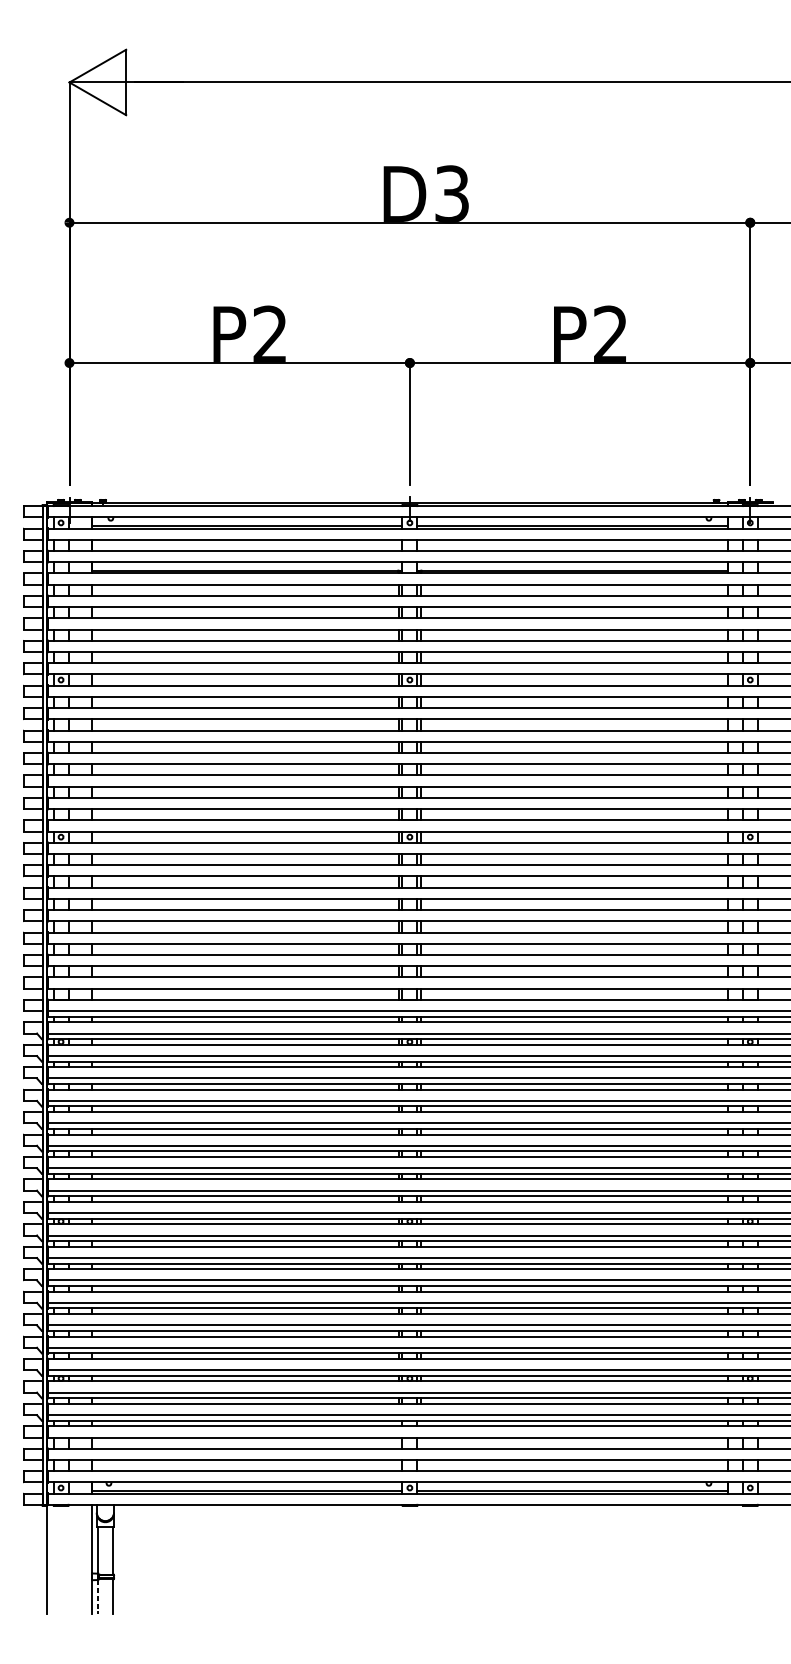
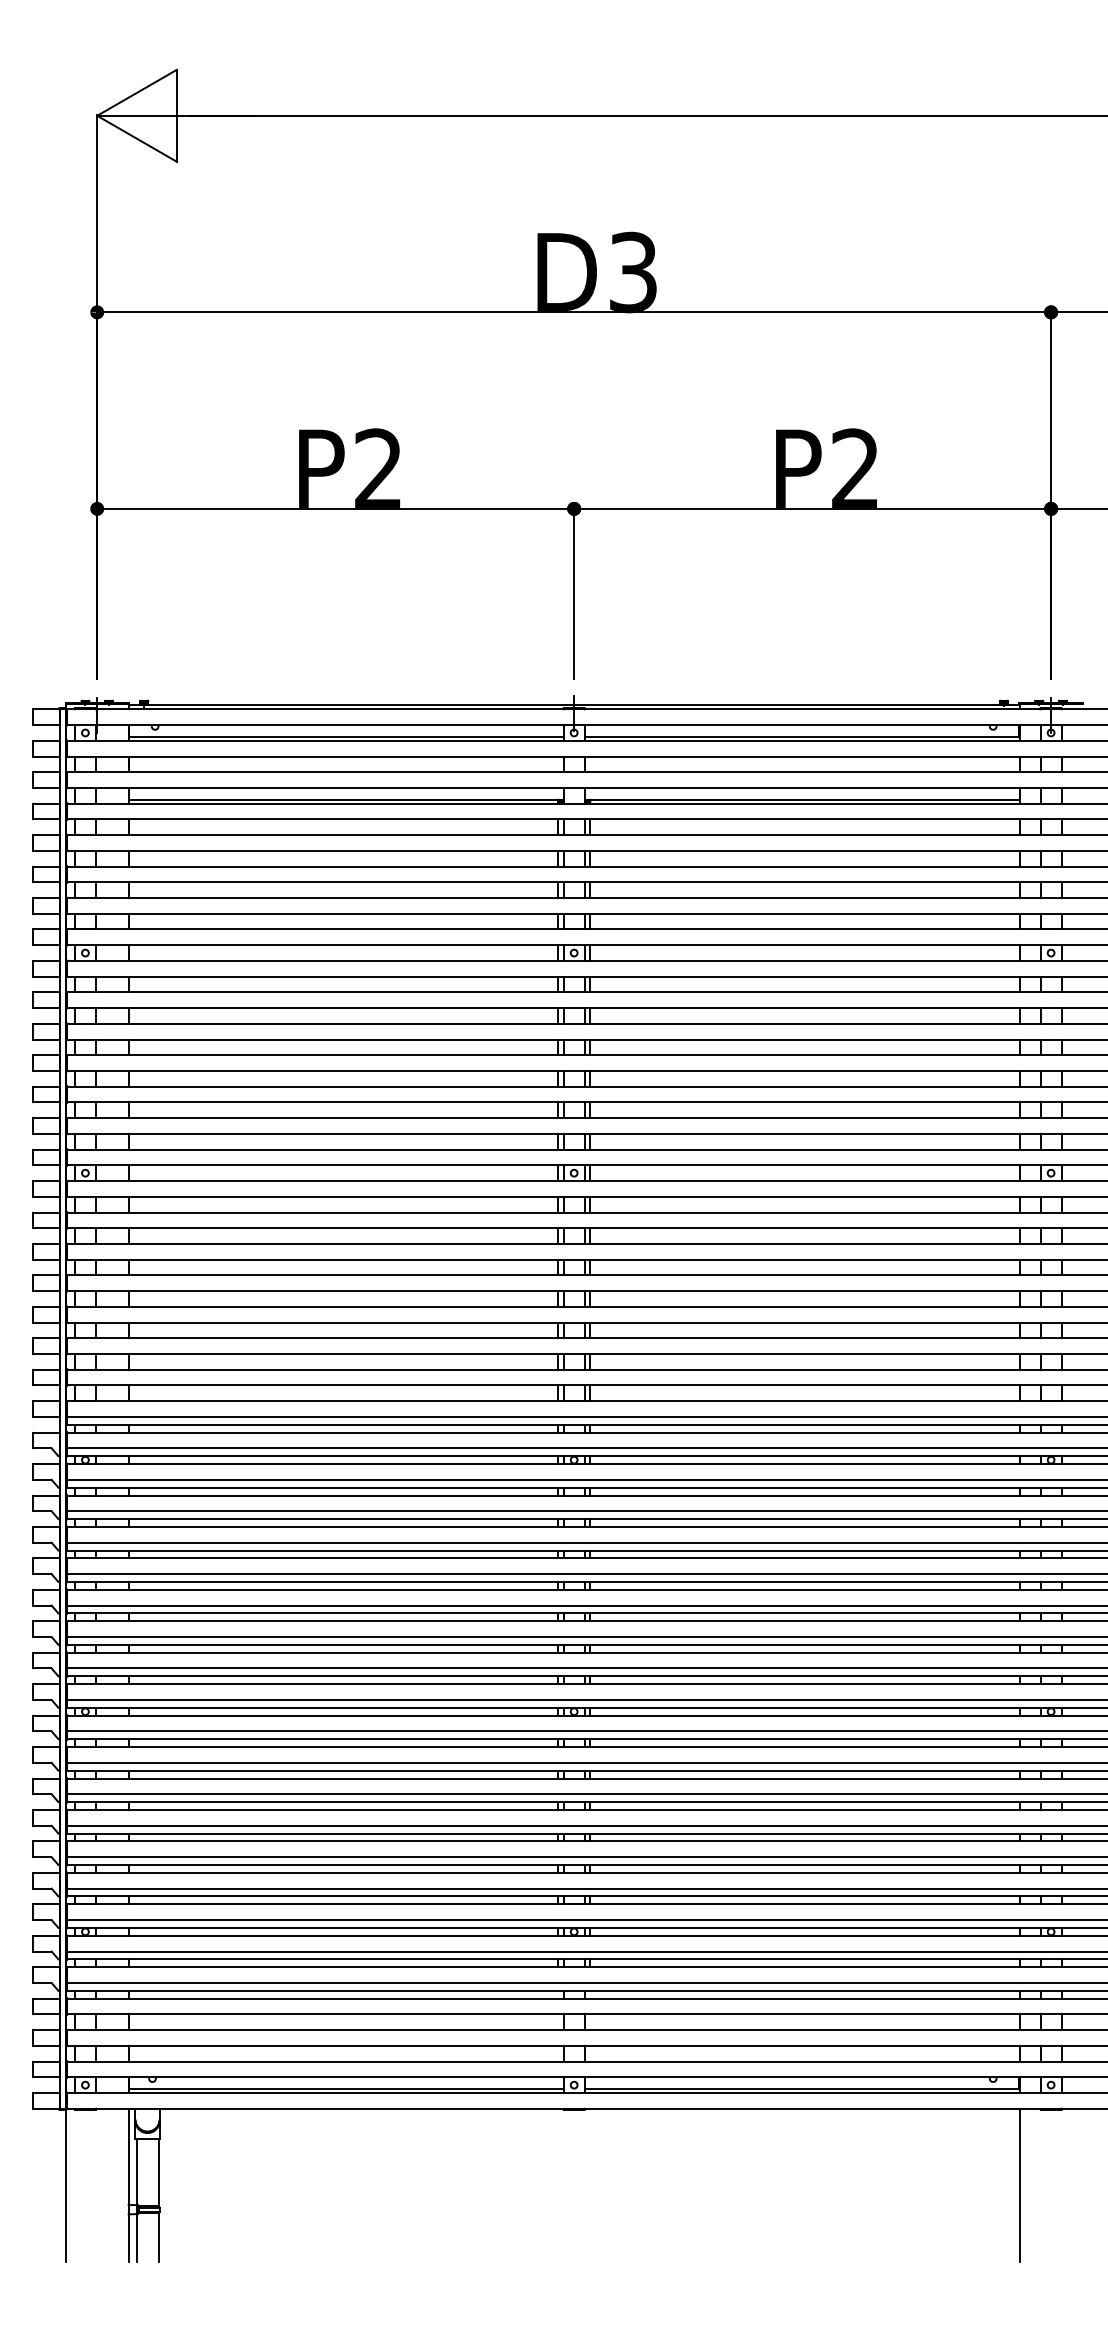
line: (727, 1559) -> (1019, 2185), added
line: (97, 1597) -> (136, 2238), dashed -> solid

